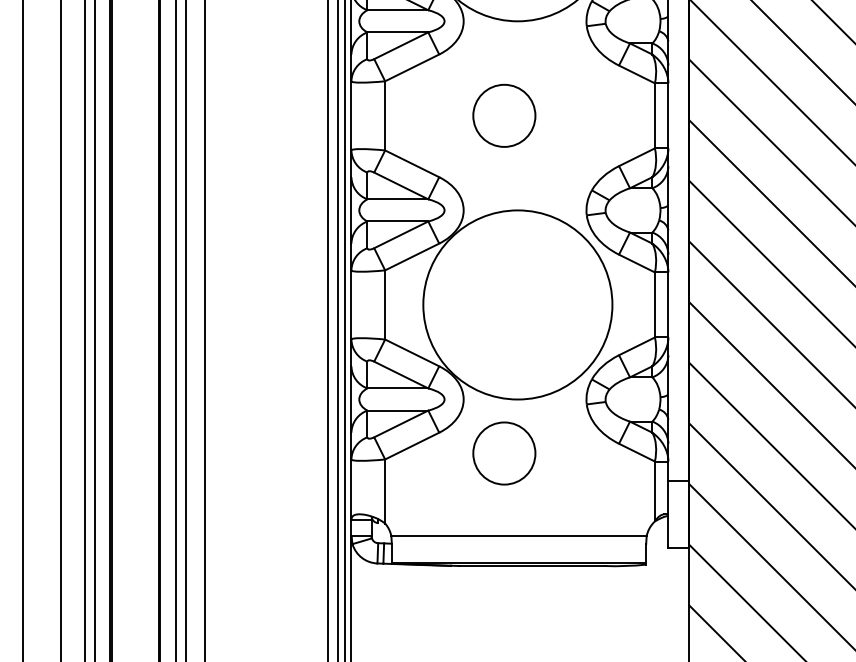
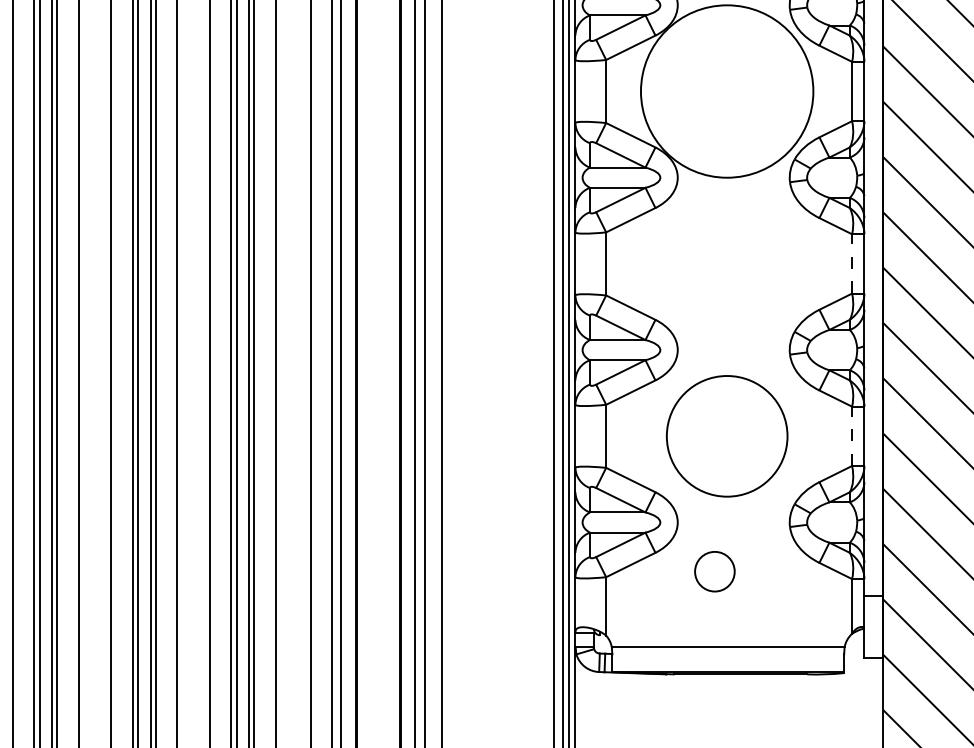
circle: (503, 115) -> (714, 263), removed
line: (655, 115) -> (852, 263), solid -> dashed
circle: (517, 305) -> (726, 436), size x0.7
line: (655, 305) -> (852, 436), solid -> dashed
circle: (503, 453) -> (714, 571), size x0.7

